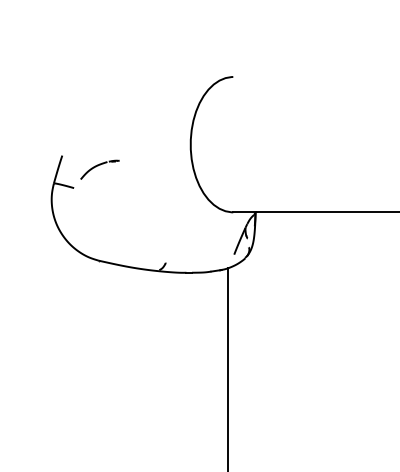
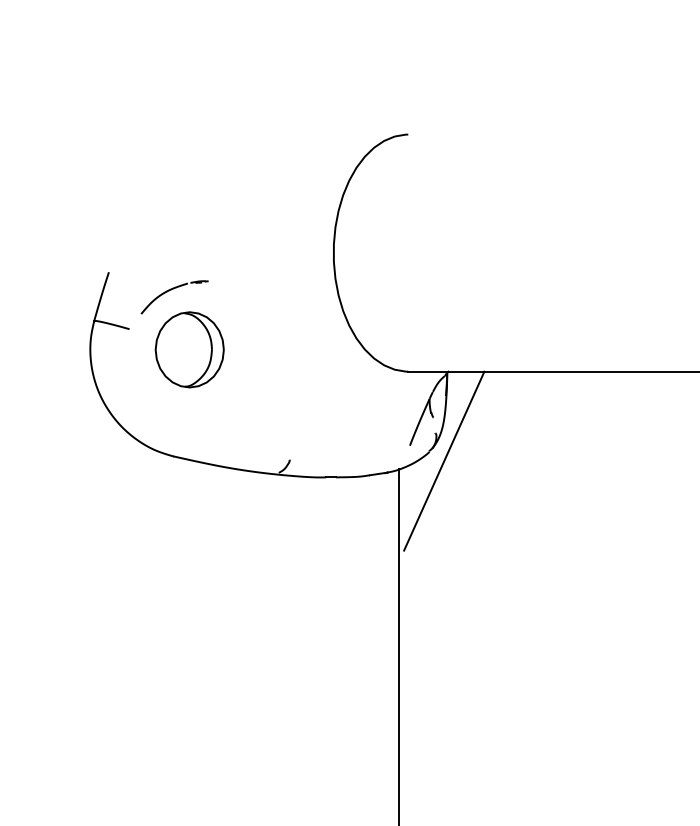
part: (108, 199) -> (189, 349), added
line: (253, 263) -> (443, 461), added

